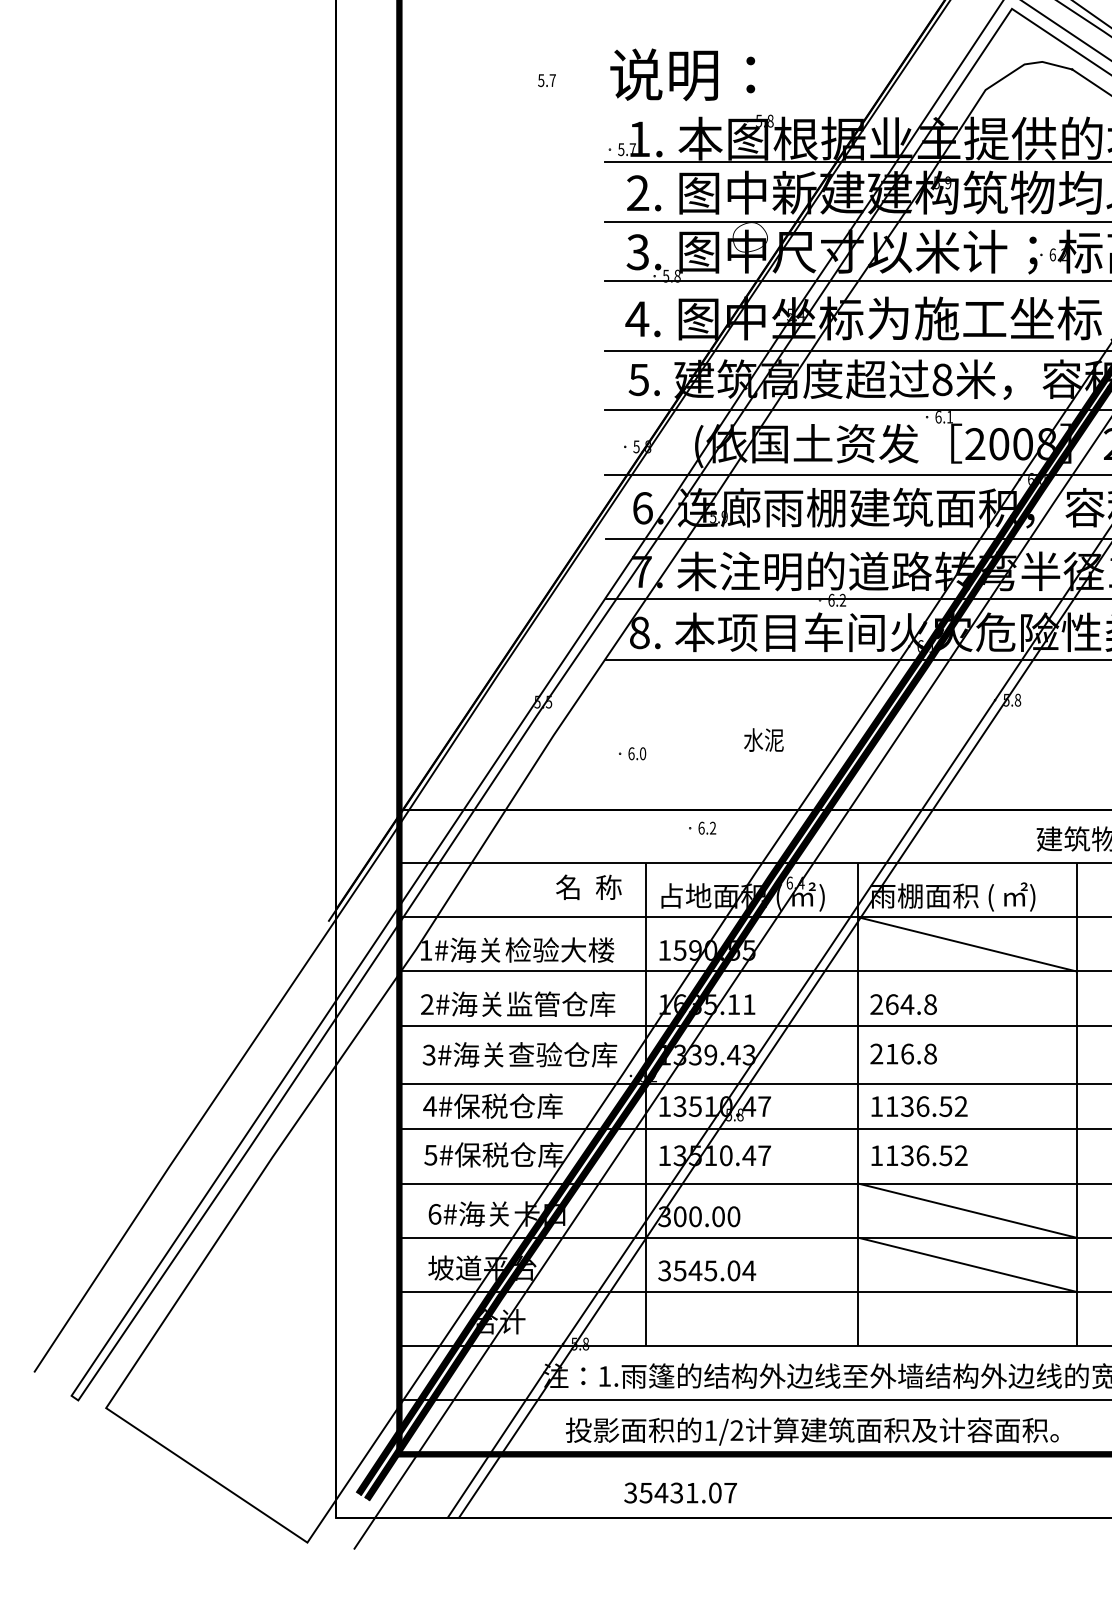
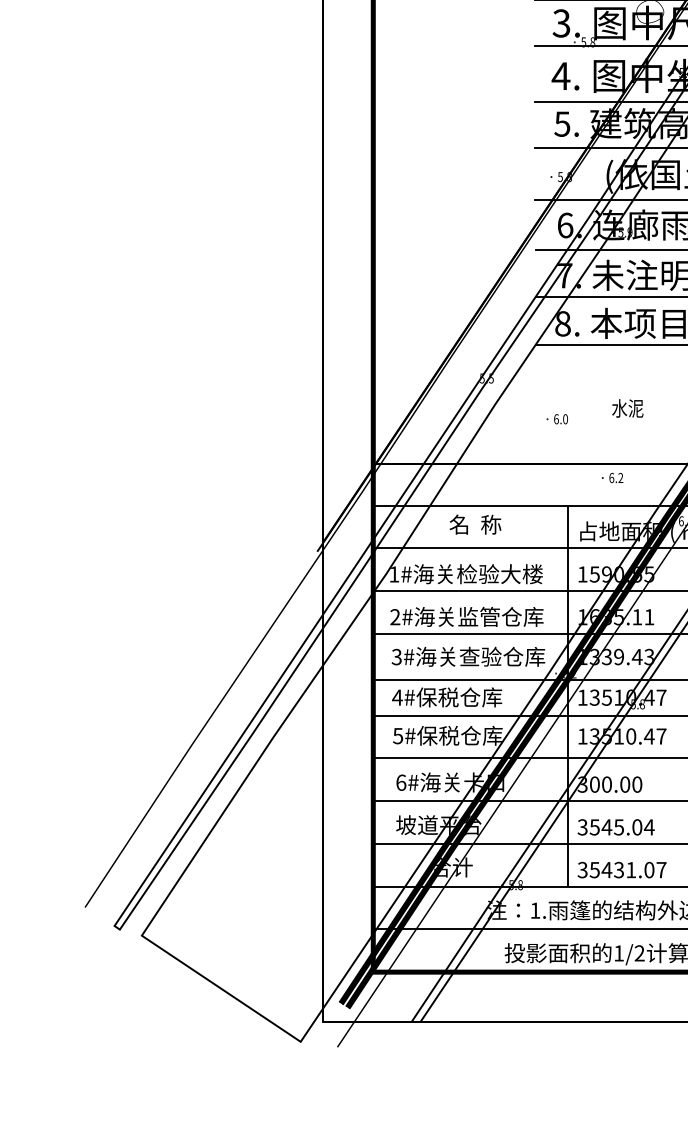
text: (763, 739) -> (627, 408), moved
text: (588, 887) -> (475, 524), moved
text: (680, 1492) -> (621, 869), moved

